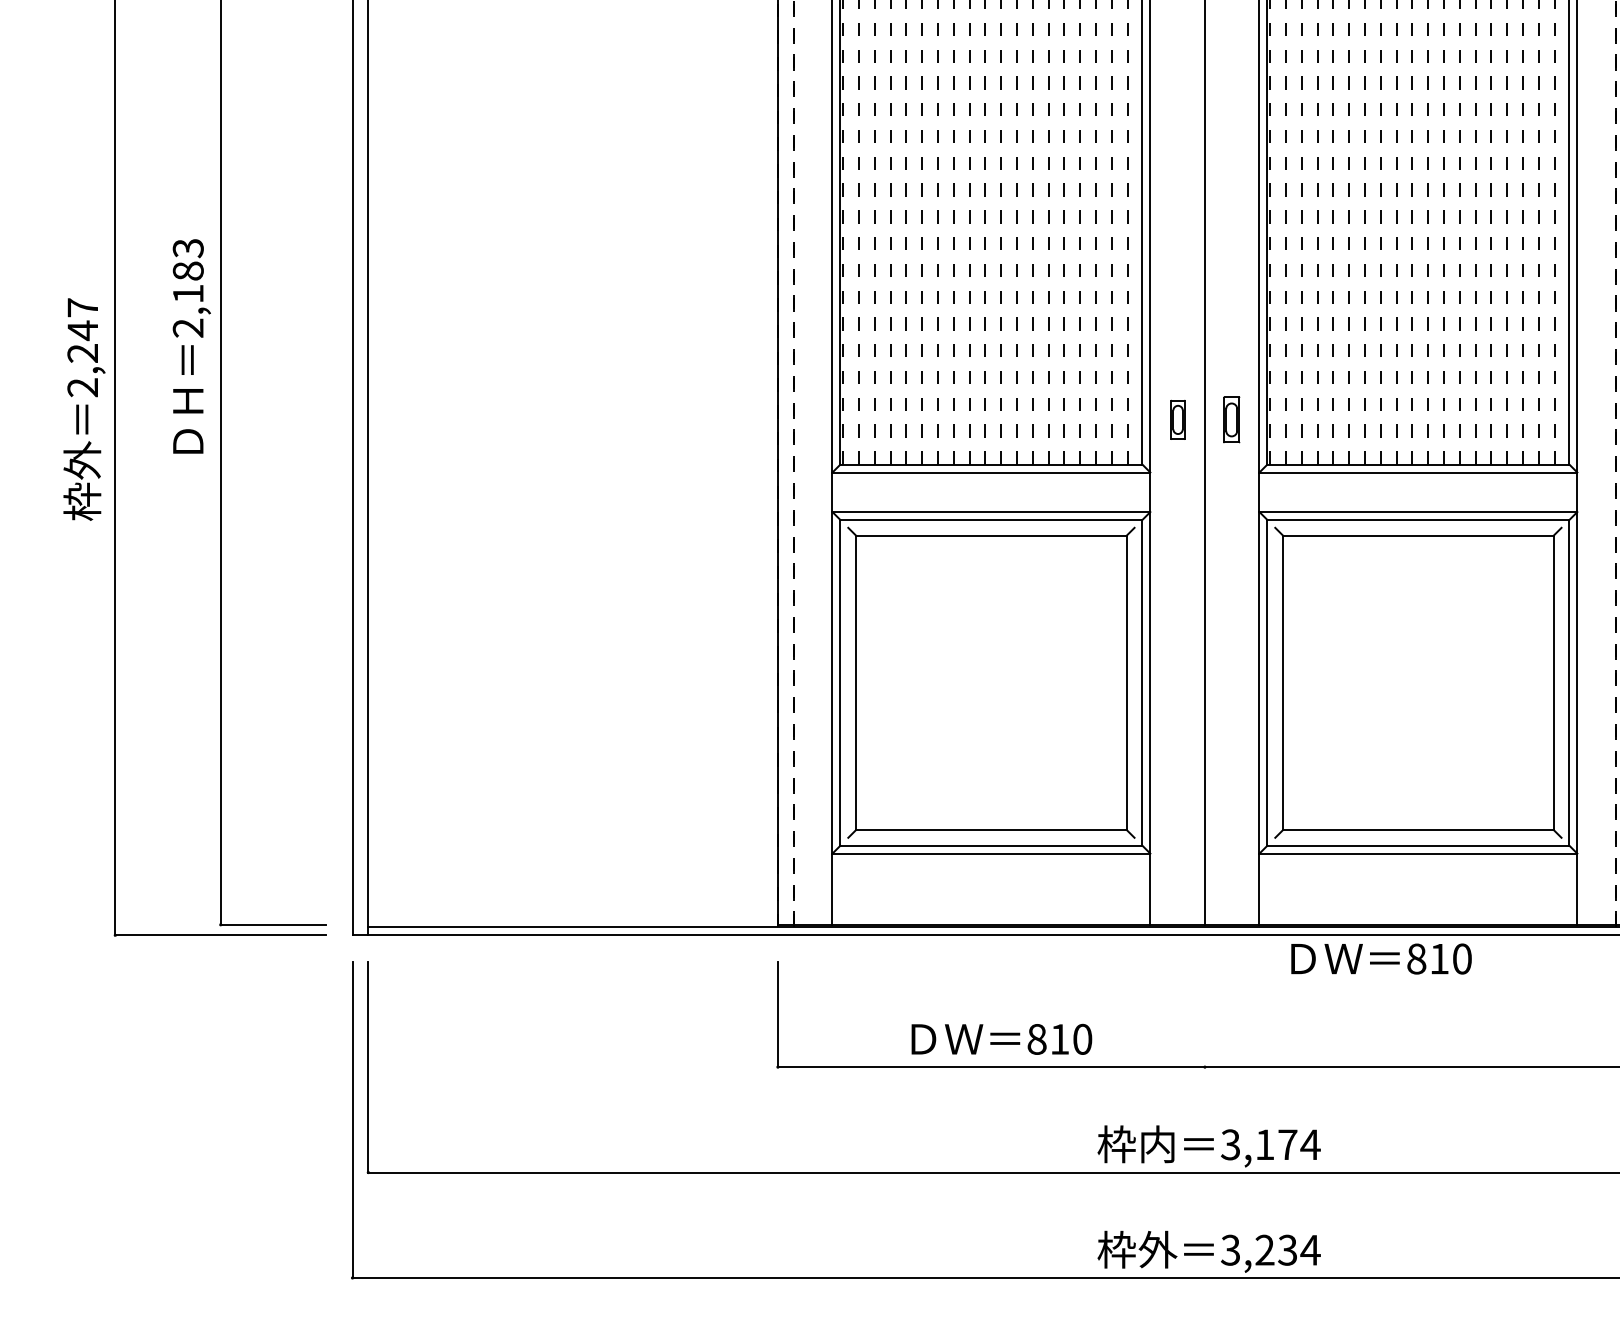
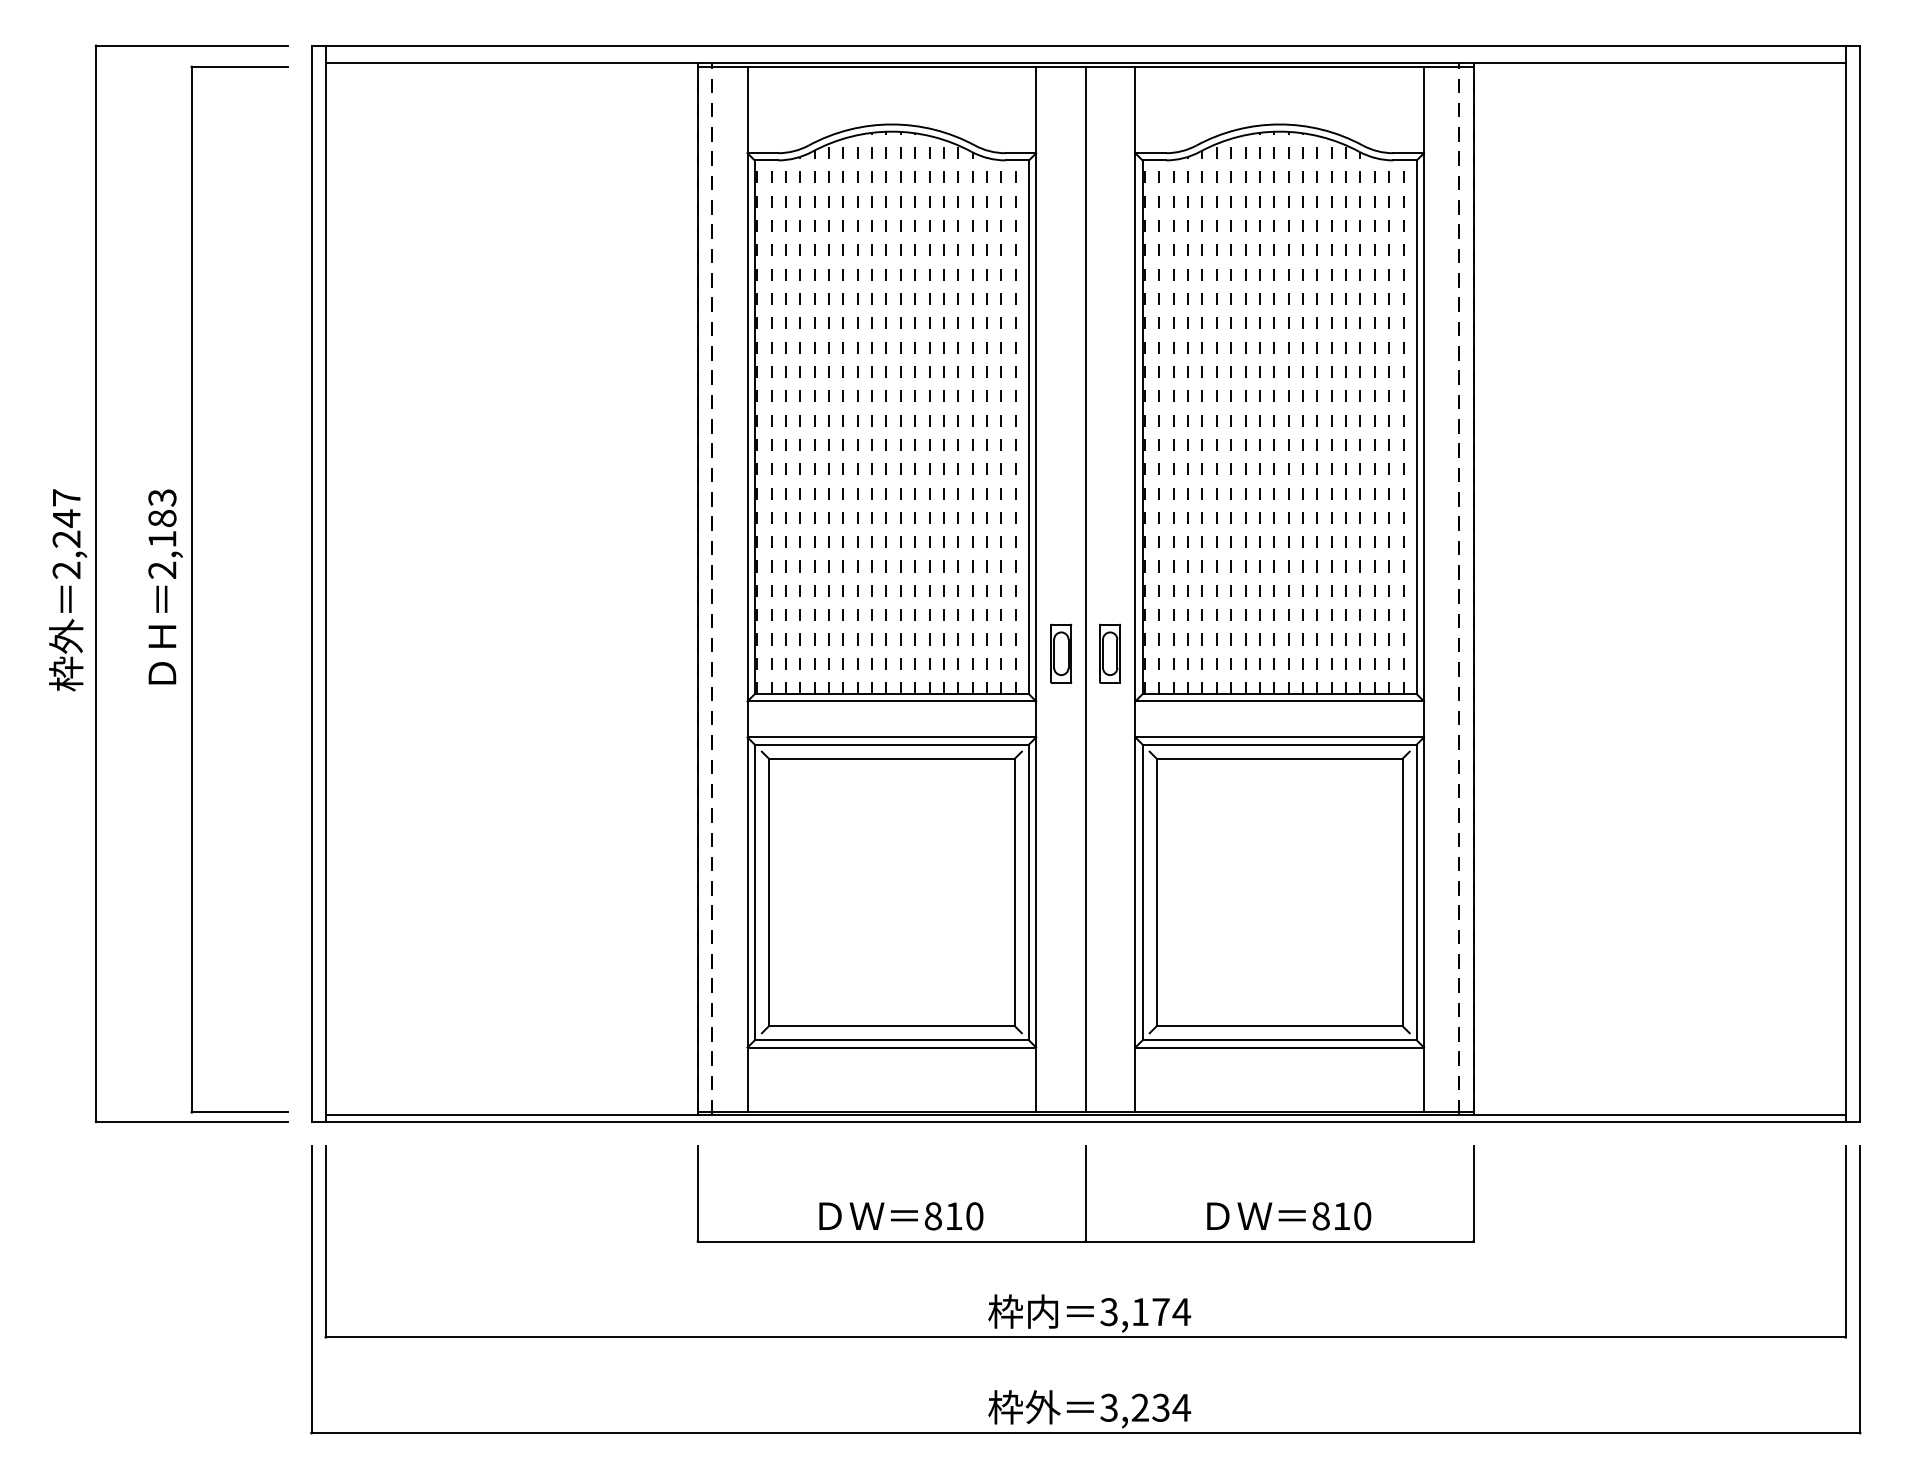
text: (84, 409) -> (68, 590), moved
part: (1178, 419) -> (1061, 653), size x1.67
part: (1231, 419) -> (1109, 653), size x1.43
text: (1381, 959) -> (1289, 1216), moved
line: (1204, 1014) -> (1085, 1193), added

